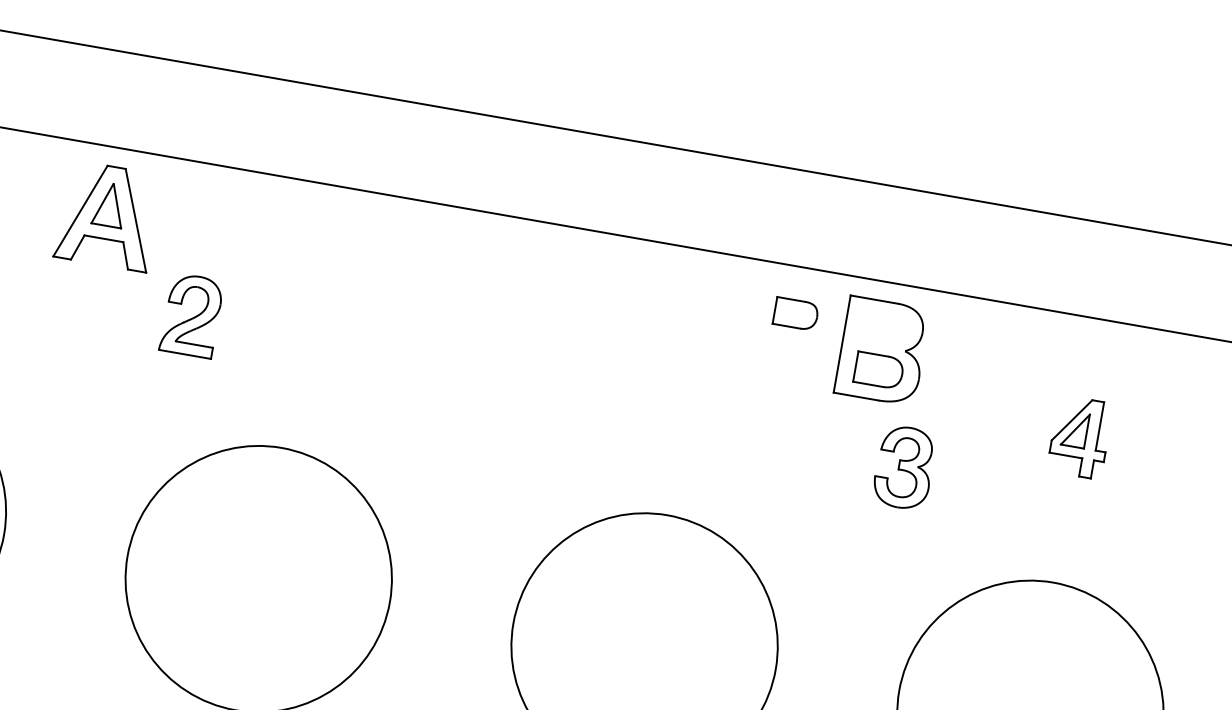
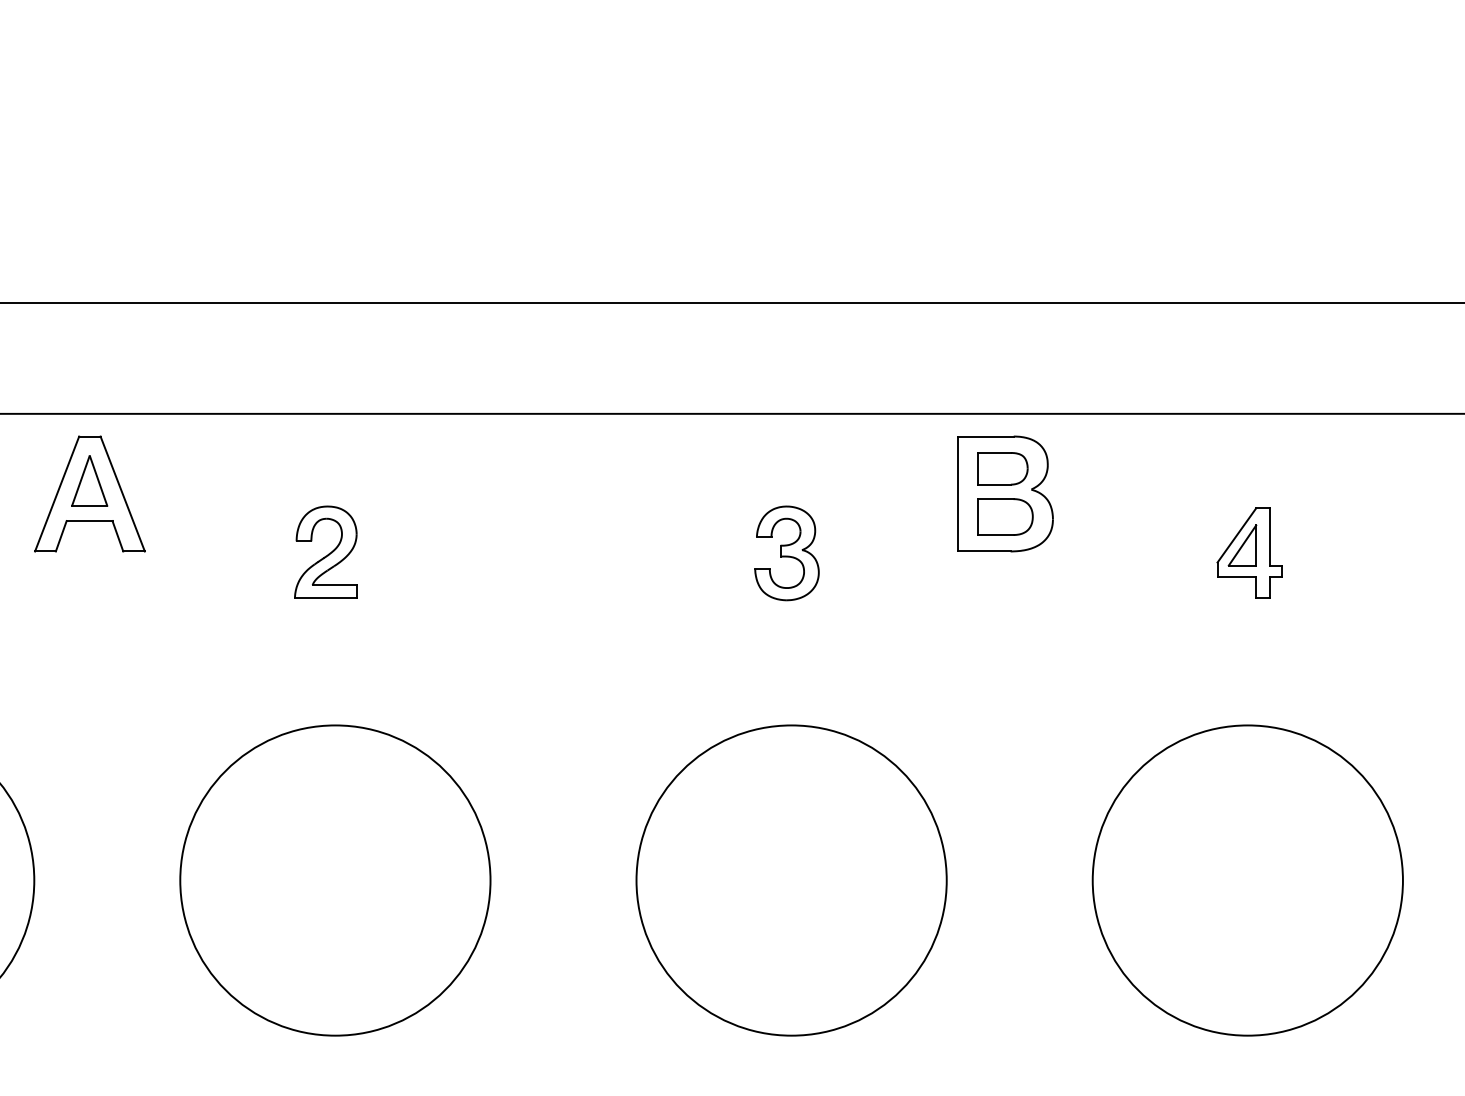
part: (795, 313) -> (1002, 468), moved
part: (191, 314) -> (325, 551), moved
part: (904, 467) -> (786, 553), moved

